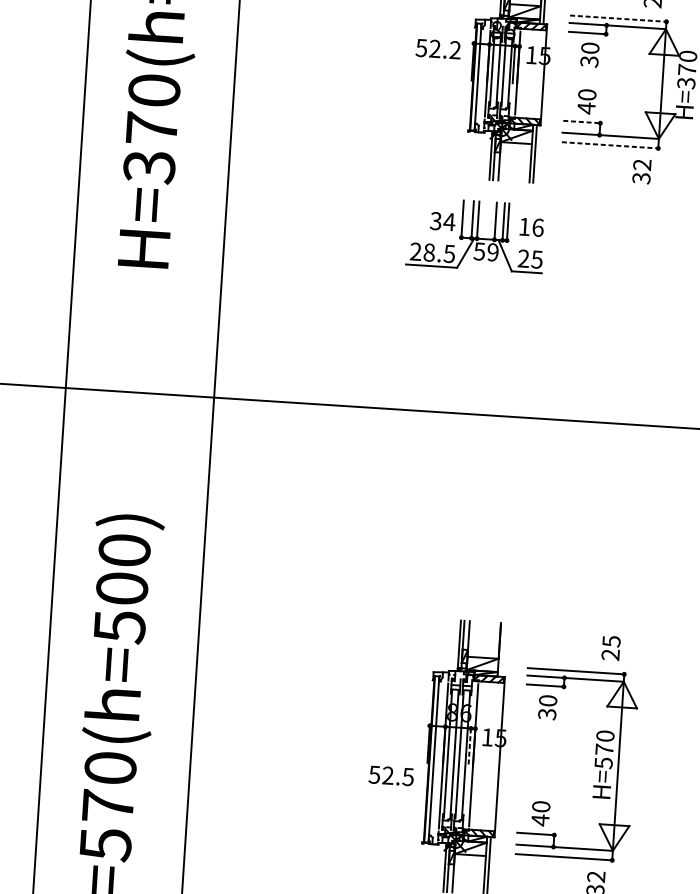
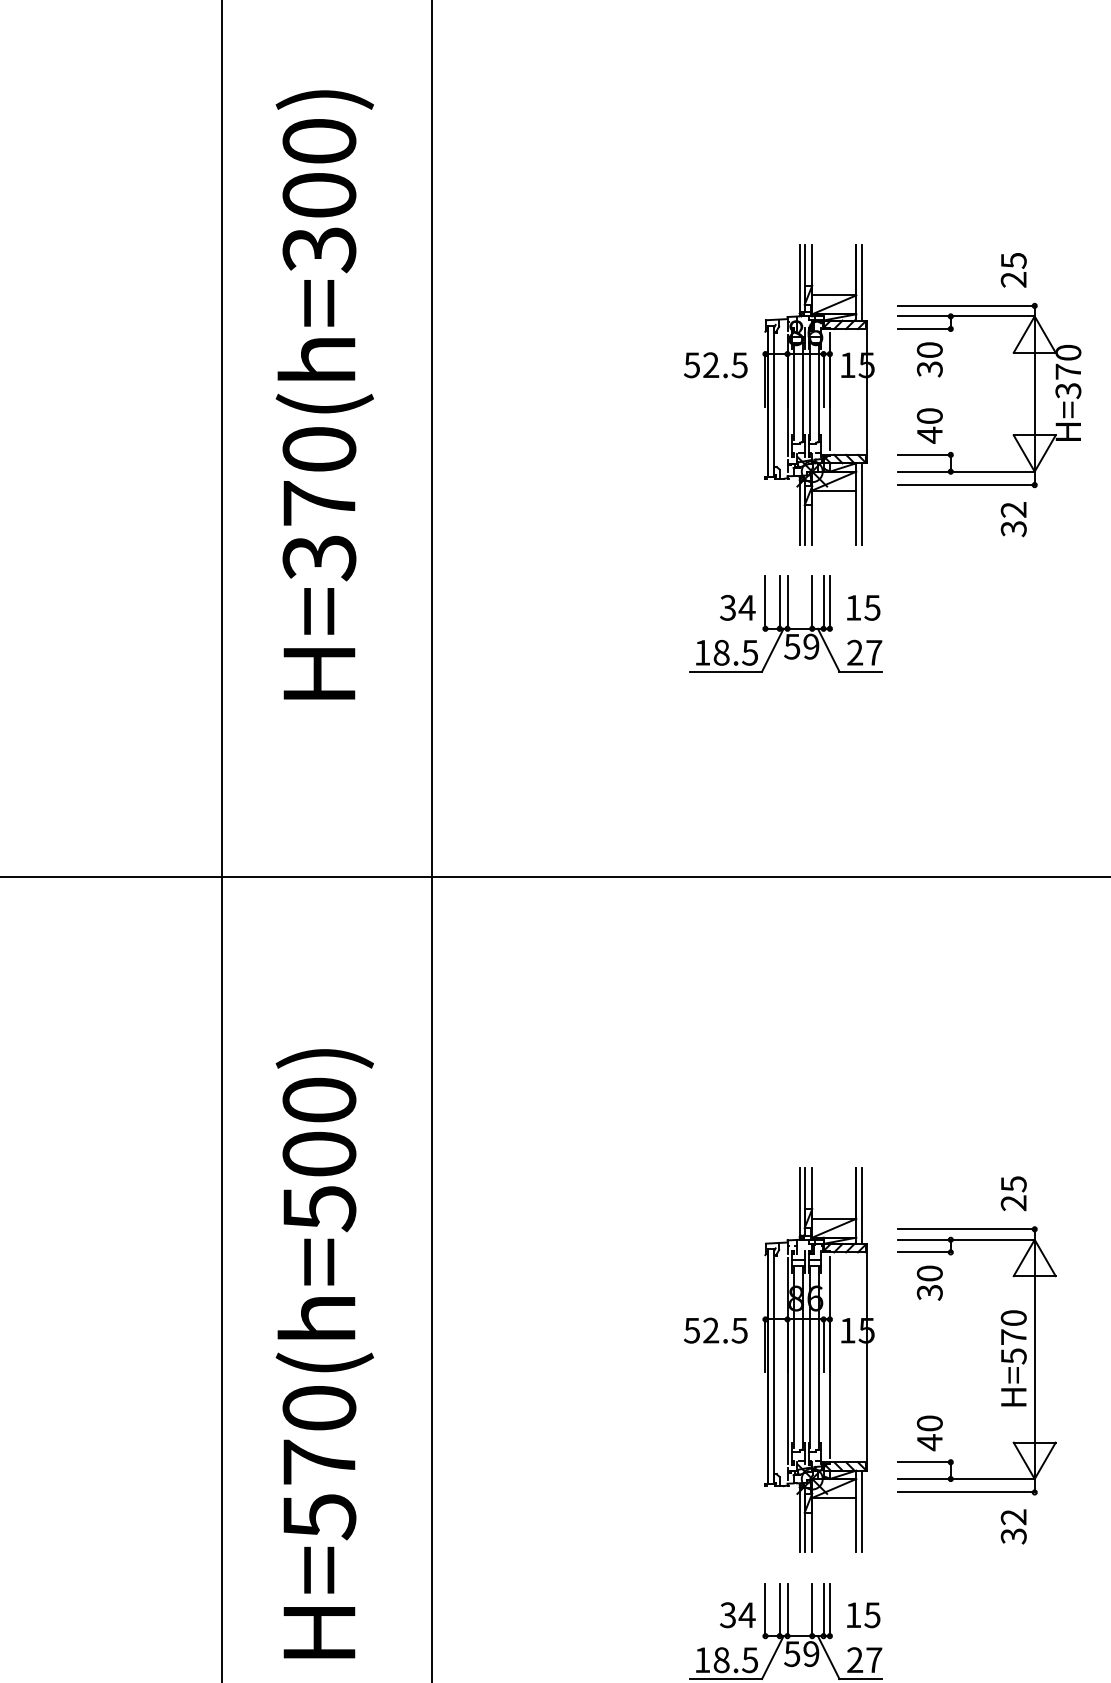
line: (618, 18) -> (967, 305), dashed -> solid
text: (455, 50) -> (739, 365), 52.2 -> 52.5
line: (582, 121) -> (925, 454), dashed -> solid
line: (610, 145) -> (967, 485), dashed -> solid
text: (538, 227) -> (872, 607), 16 -> 15
text: (415, 251) -> (702, 652), 28.5 -> 18.5
text: (537, 259) -> (874, 652), 25 -> 27
line: (502, 649) -> (861, 1205), added
line: (469, 747) -> (823, 1346), dashed -> solid
text: (391, 775) -> (715, 1330), moved

